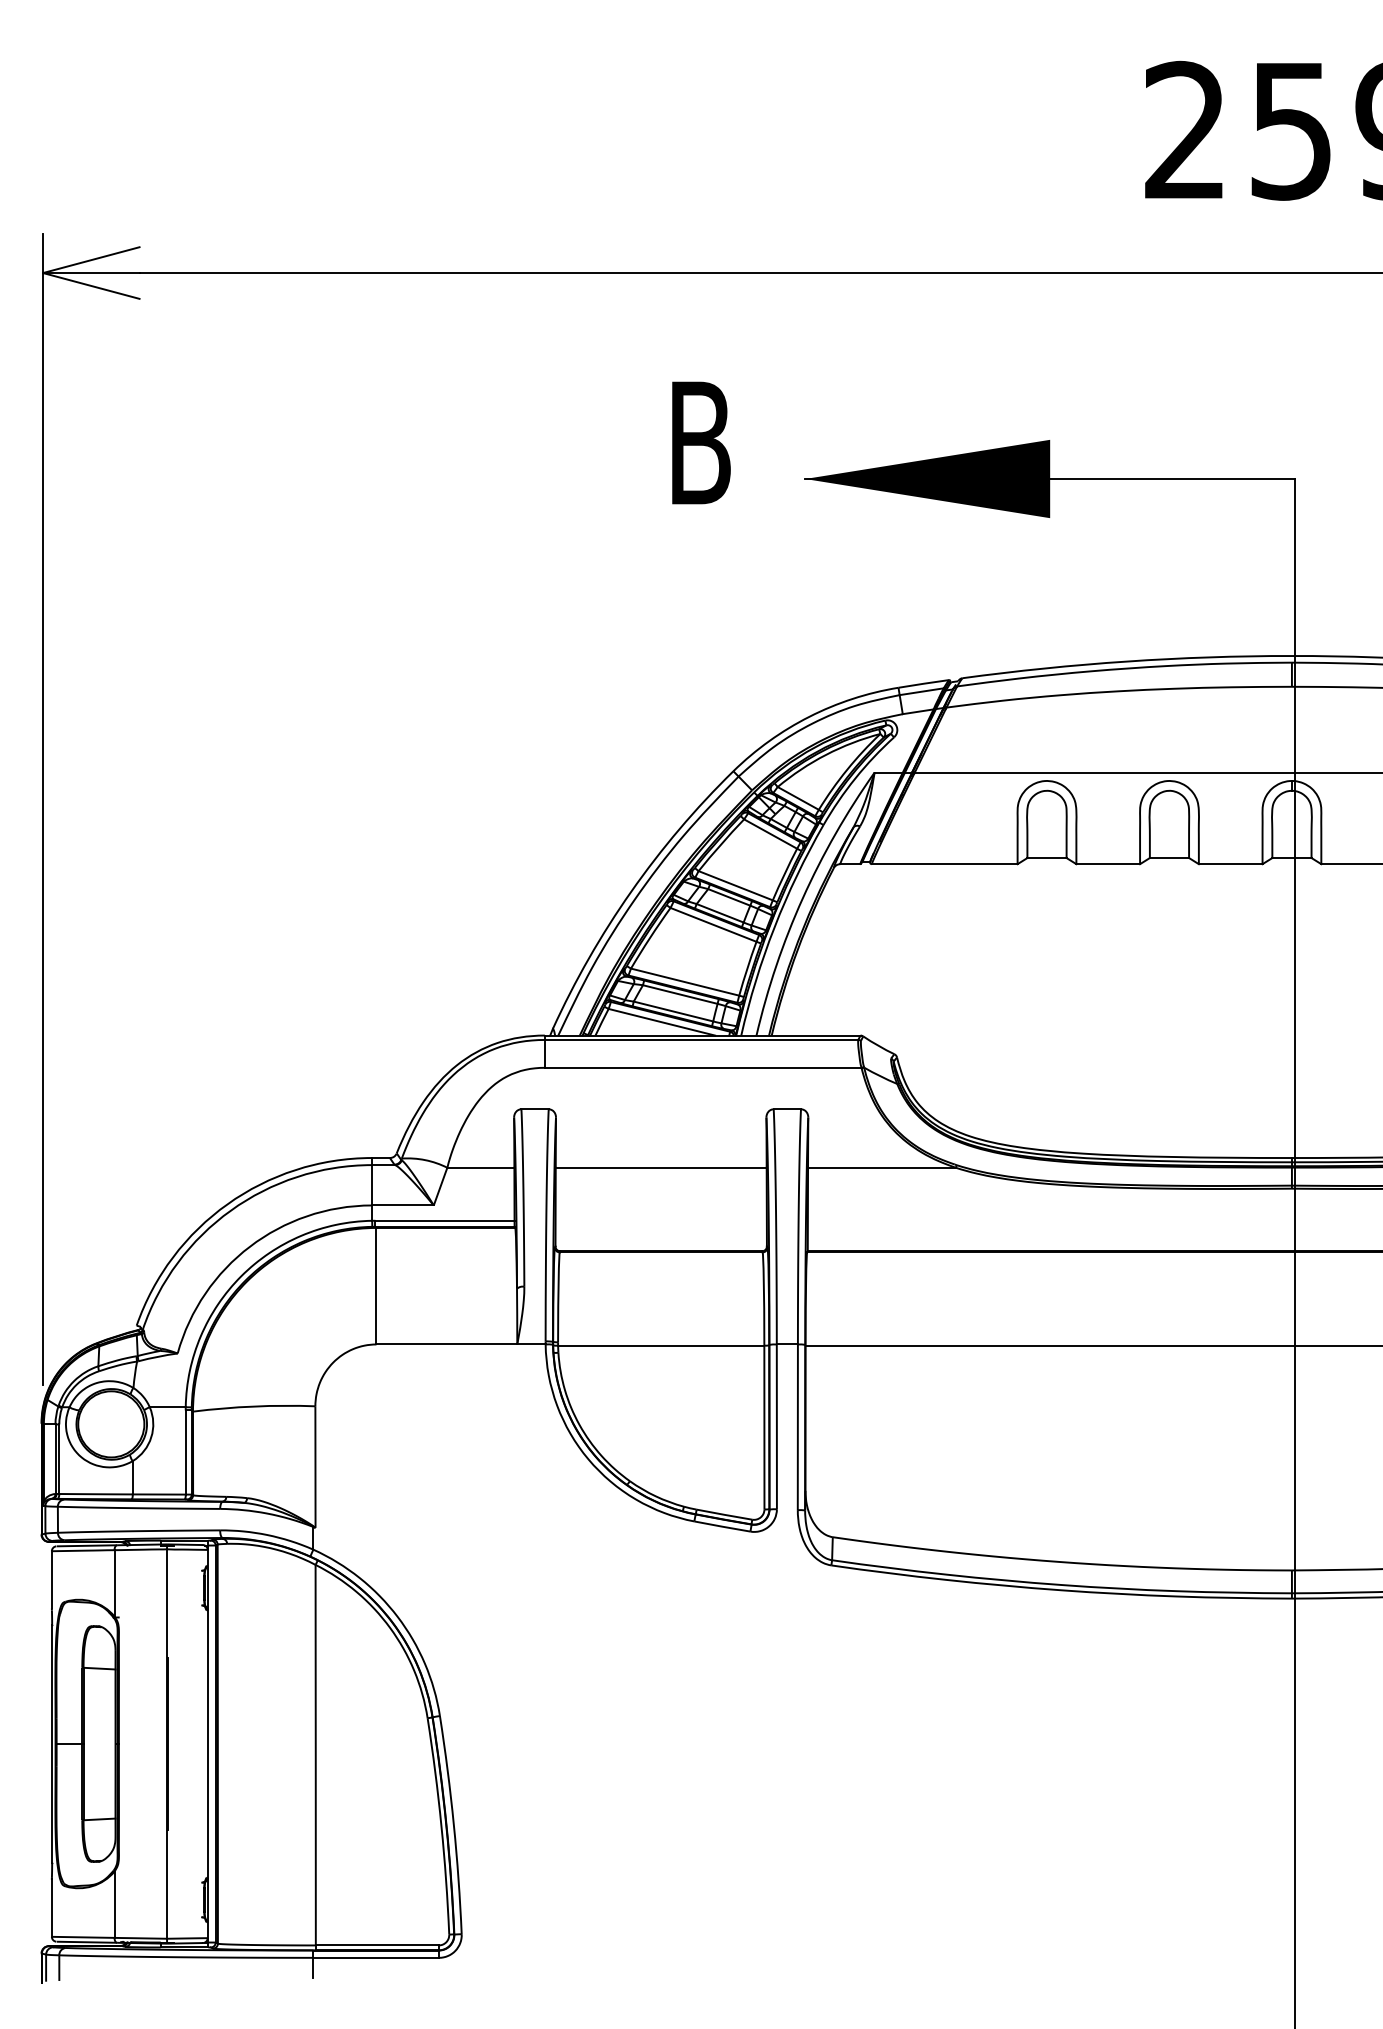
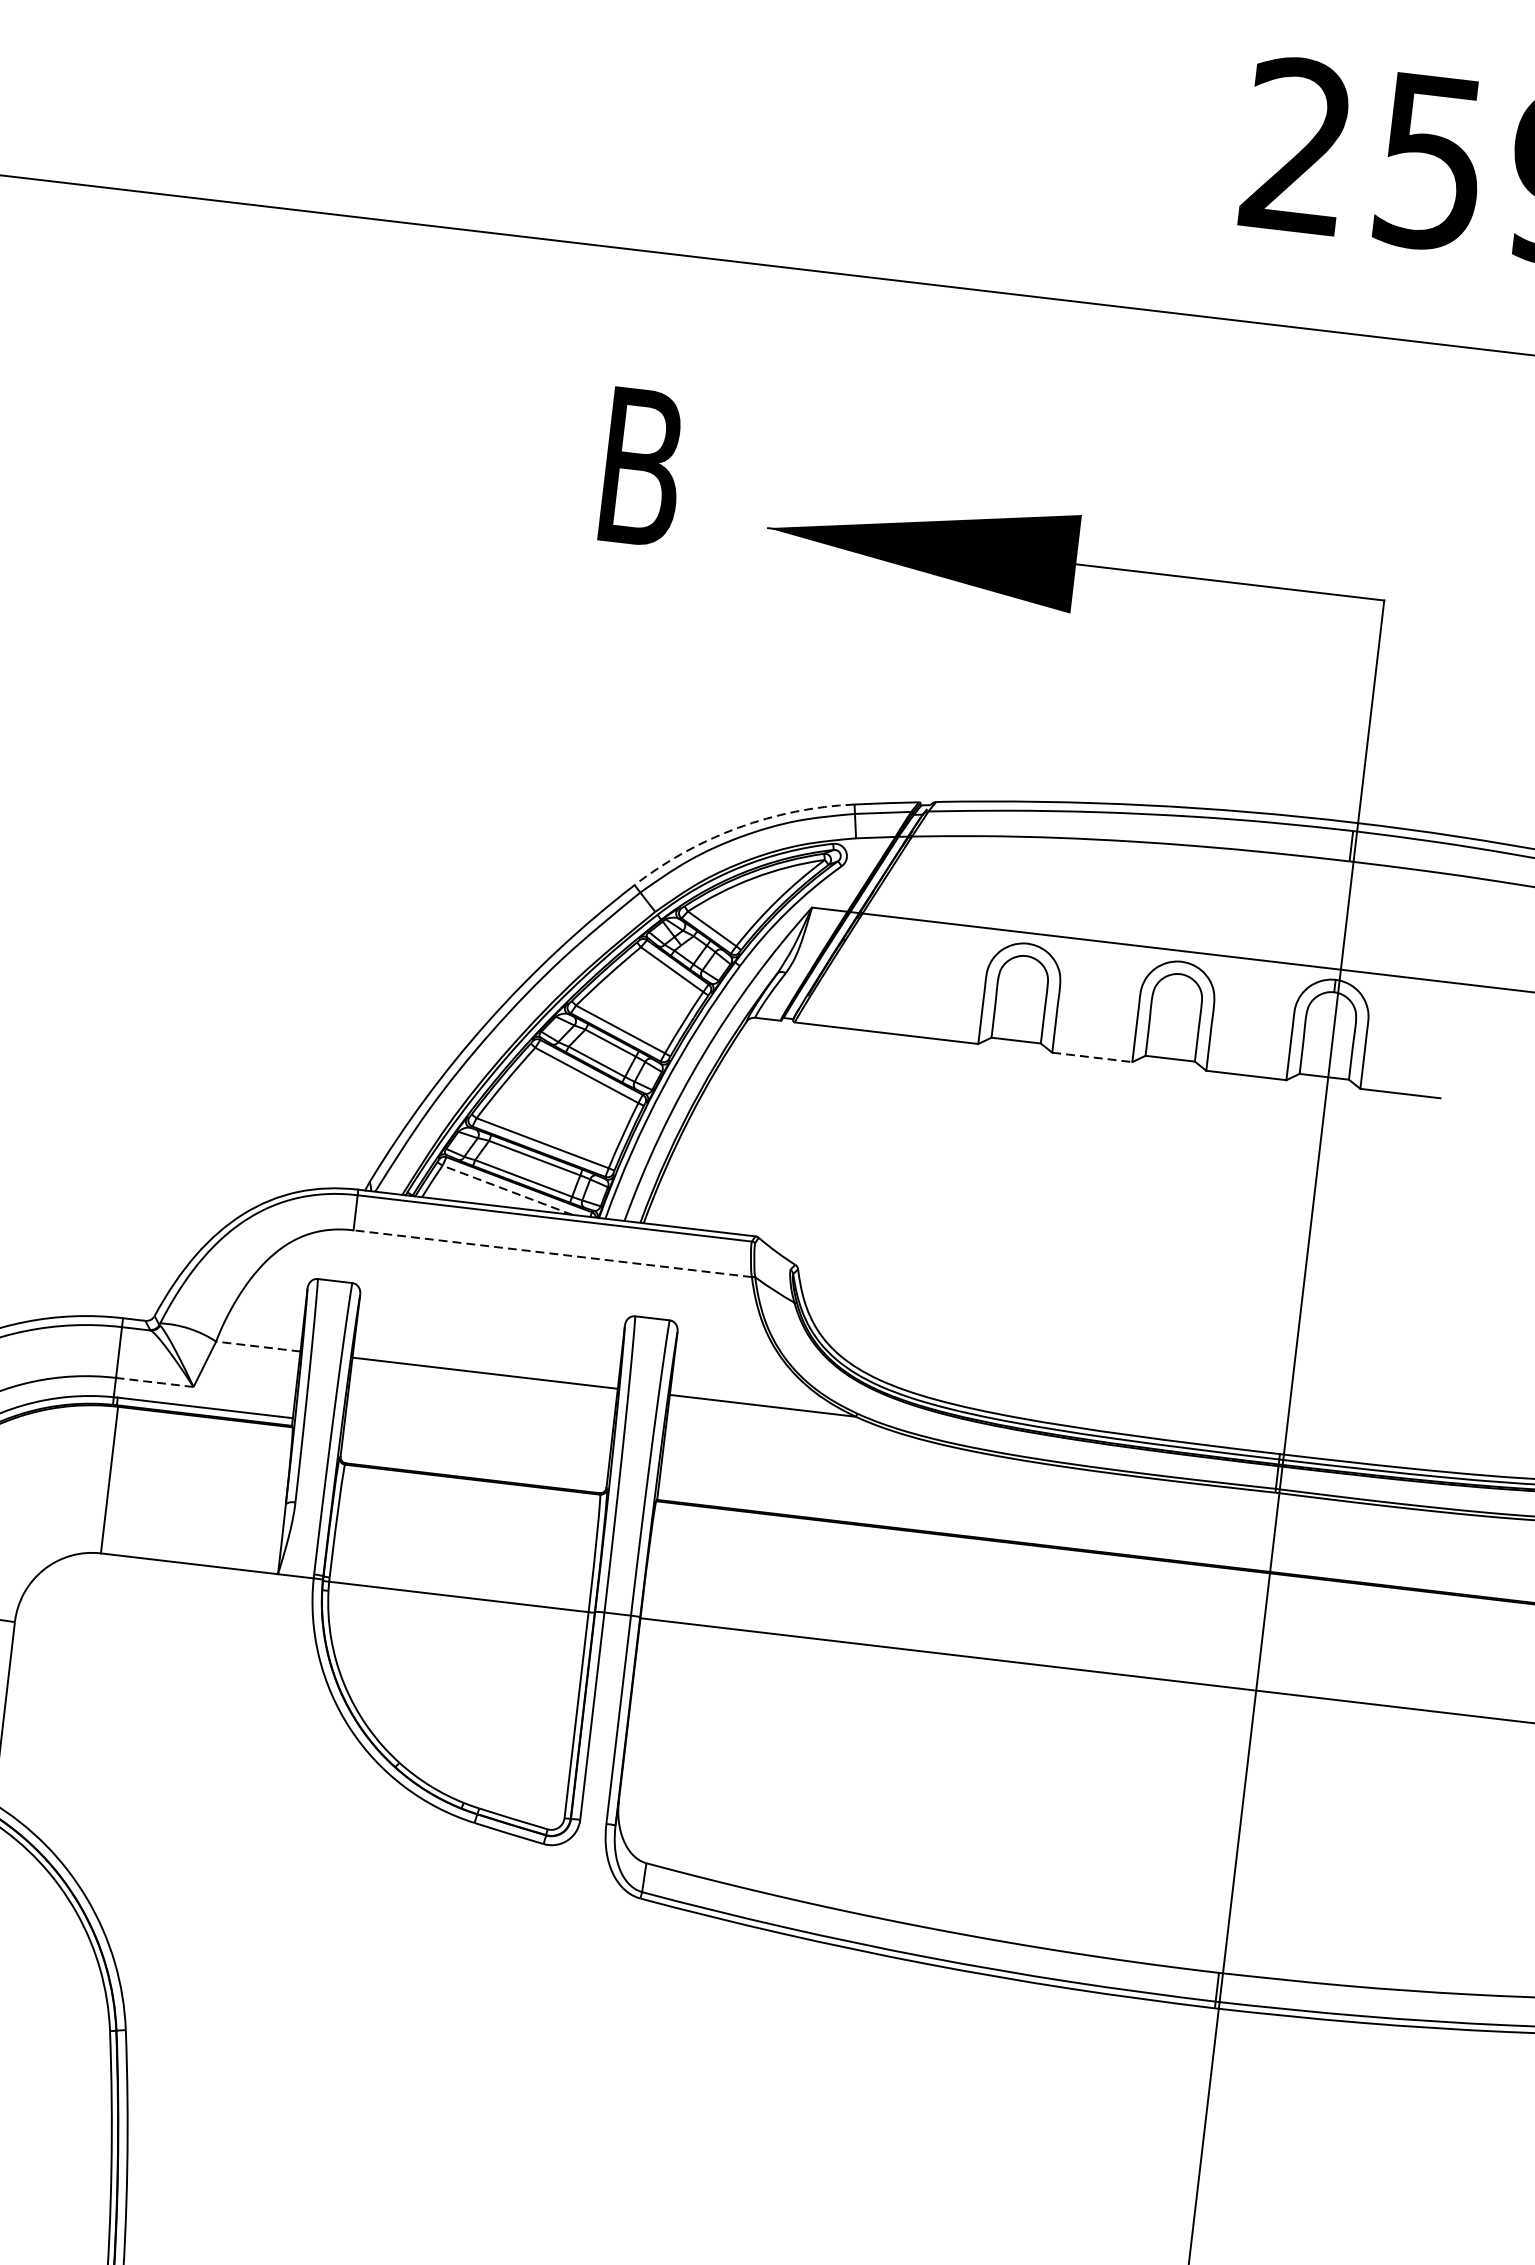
arc: (809, 716) -> (738, 827), solid -> dashed
line: (1108, 864) -> (1092, 1057), solid -> dashed
line: (661, 1022) -> (506, 1190), solid -> dashed
line: (702, 1067) -> (551, 1253), solid -> dashed
line: (480, 1167) -> (257, 1346), solid -> dashed
line: (403, 1205) -> (155, 1382), solid -> dashed

